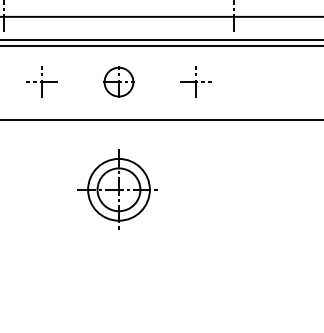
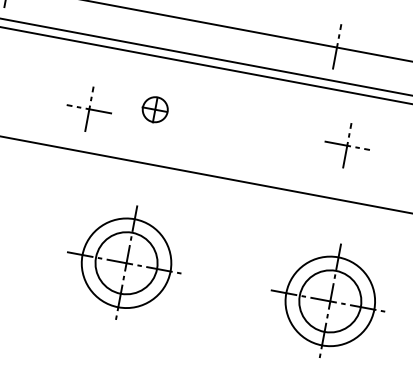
part: (41, 81) -> (88, 108), moved
part: (118, 81) -> (154, 108), size x0.6
part: (195, 81) -> (347, 144), moved
part: (260, 189) -> (328, 300), added

